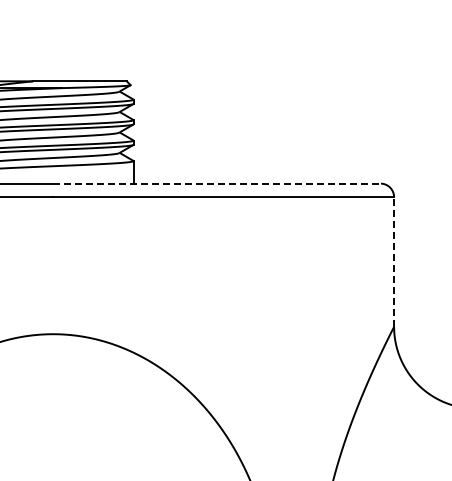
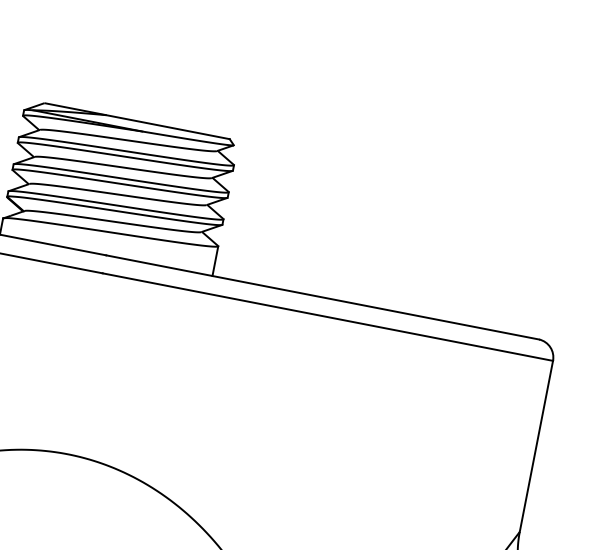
line: (217, 183) -> (323, 297), dashed -> solid
line: (394, 262) -> (536, 447), dashed -> solid

